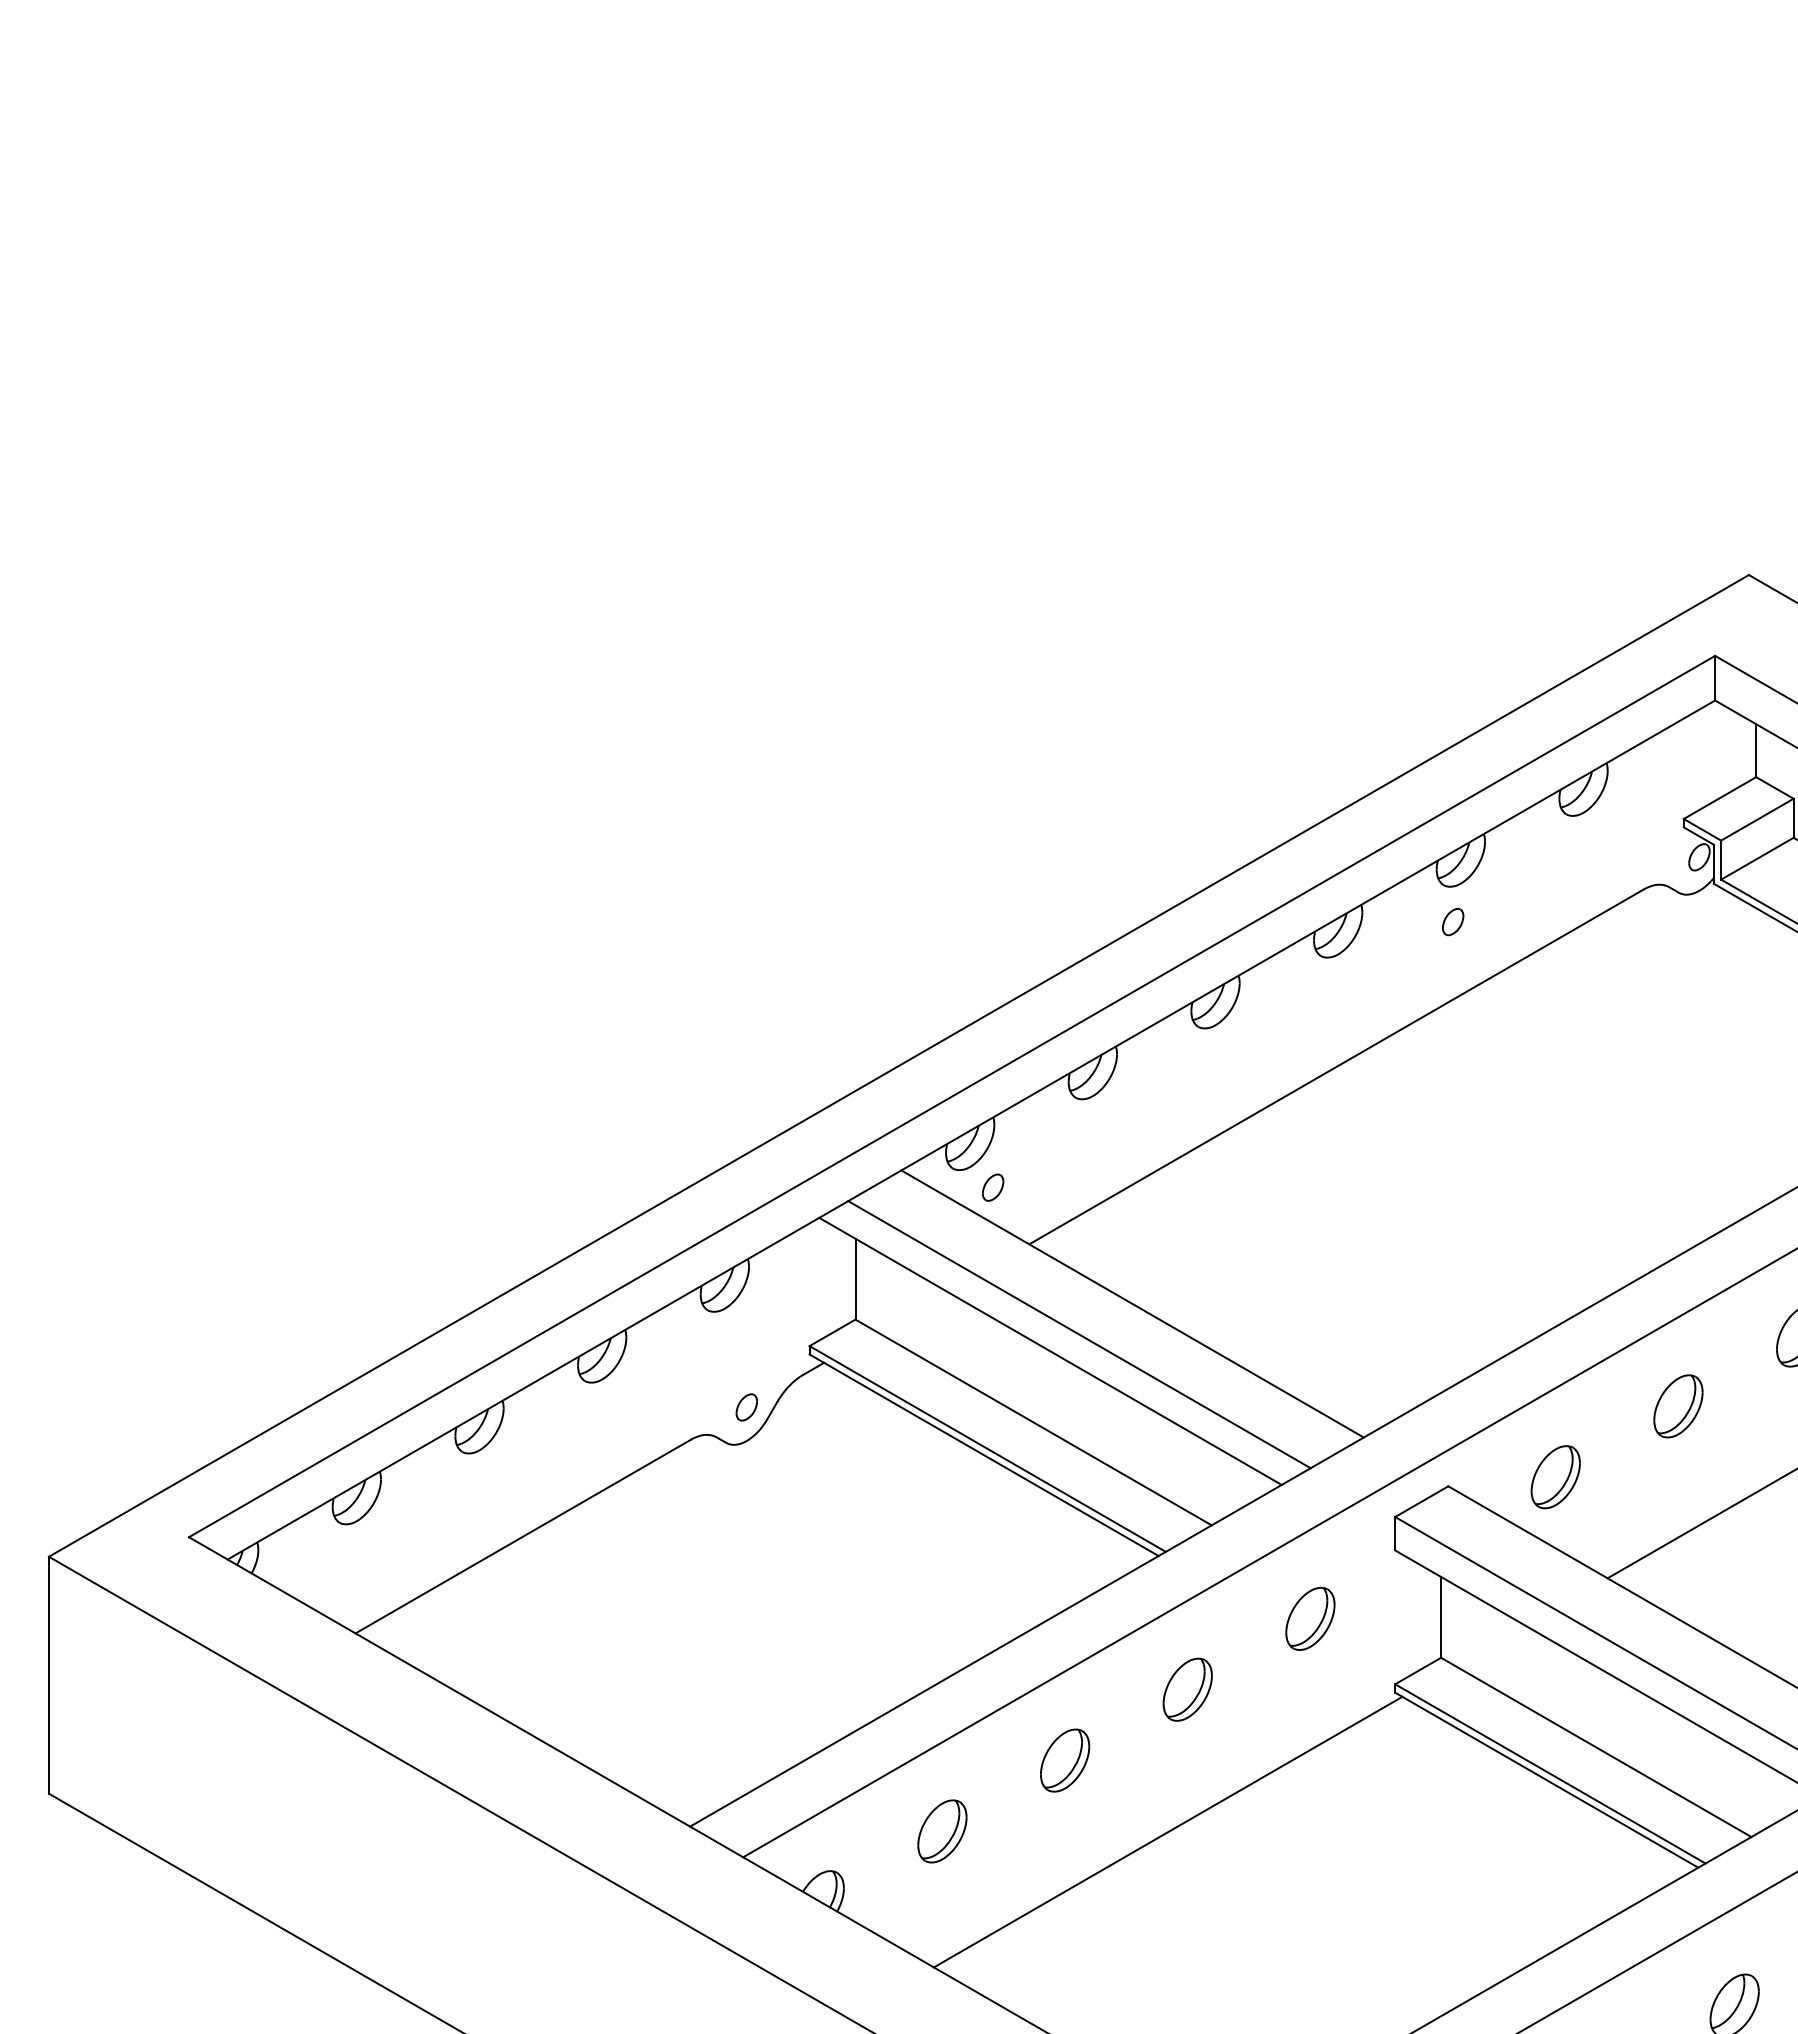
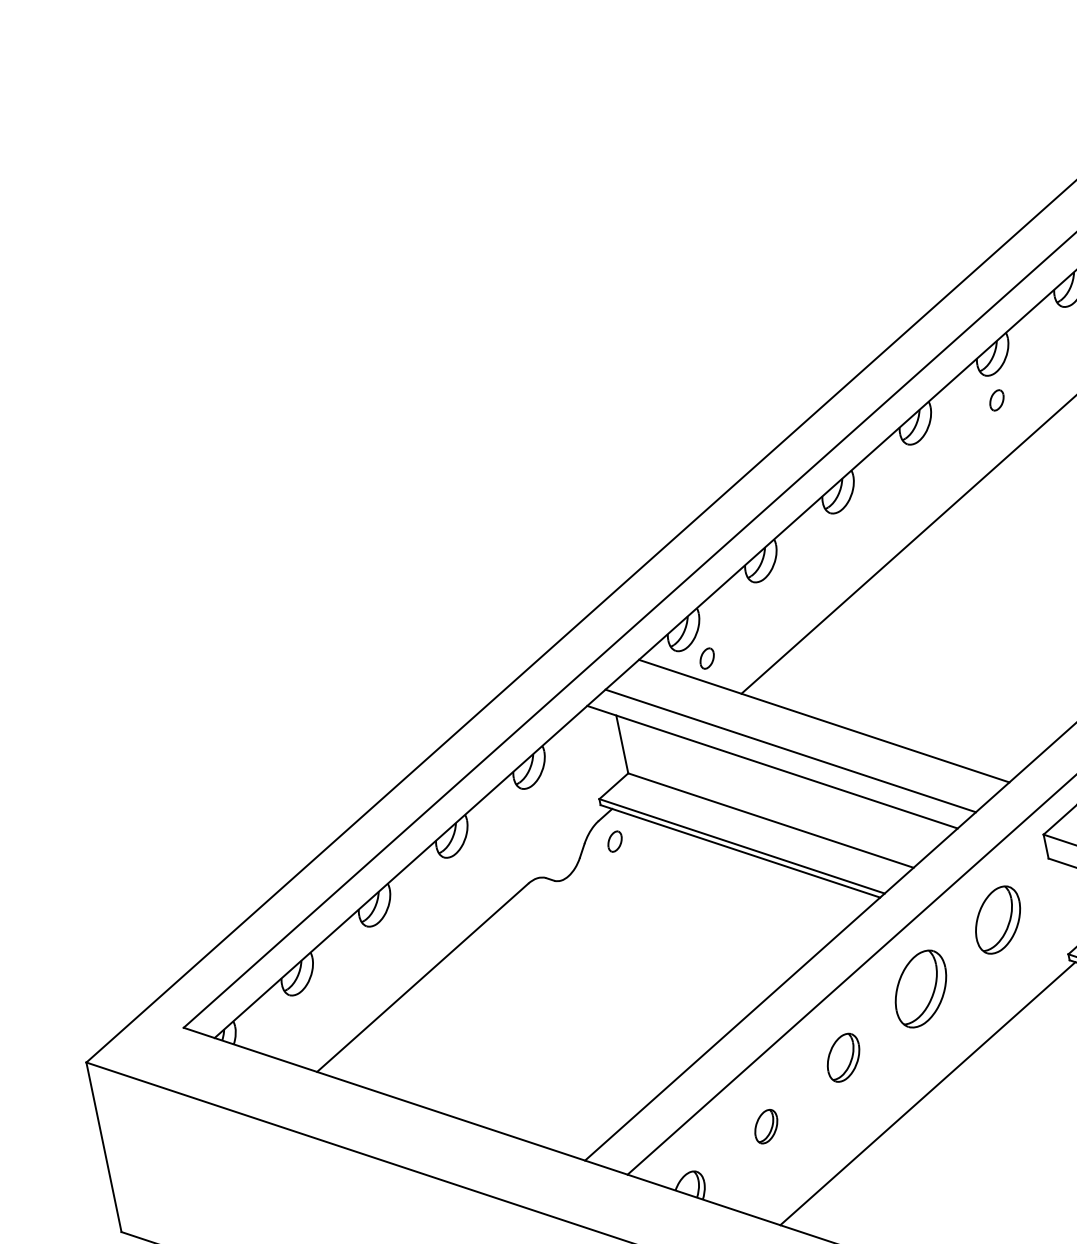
part: (746, 1407) -> (614, 841), moved
part: (1310, 1618) -> (998, 919), size x1.4
part: (1187, 1689) -> (920, 988), size x1.6
part: (942, 1831) -> (766, 1126), size x0.7

